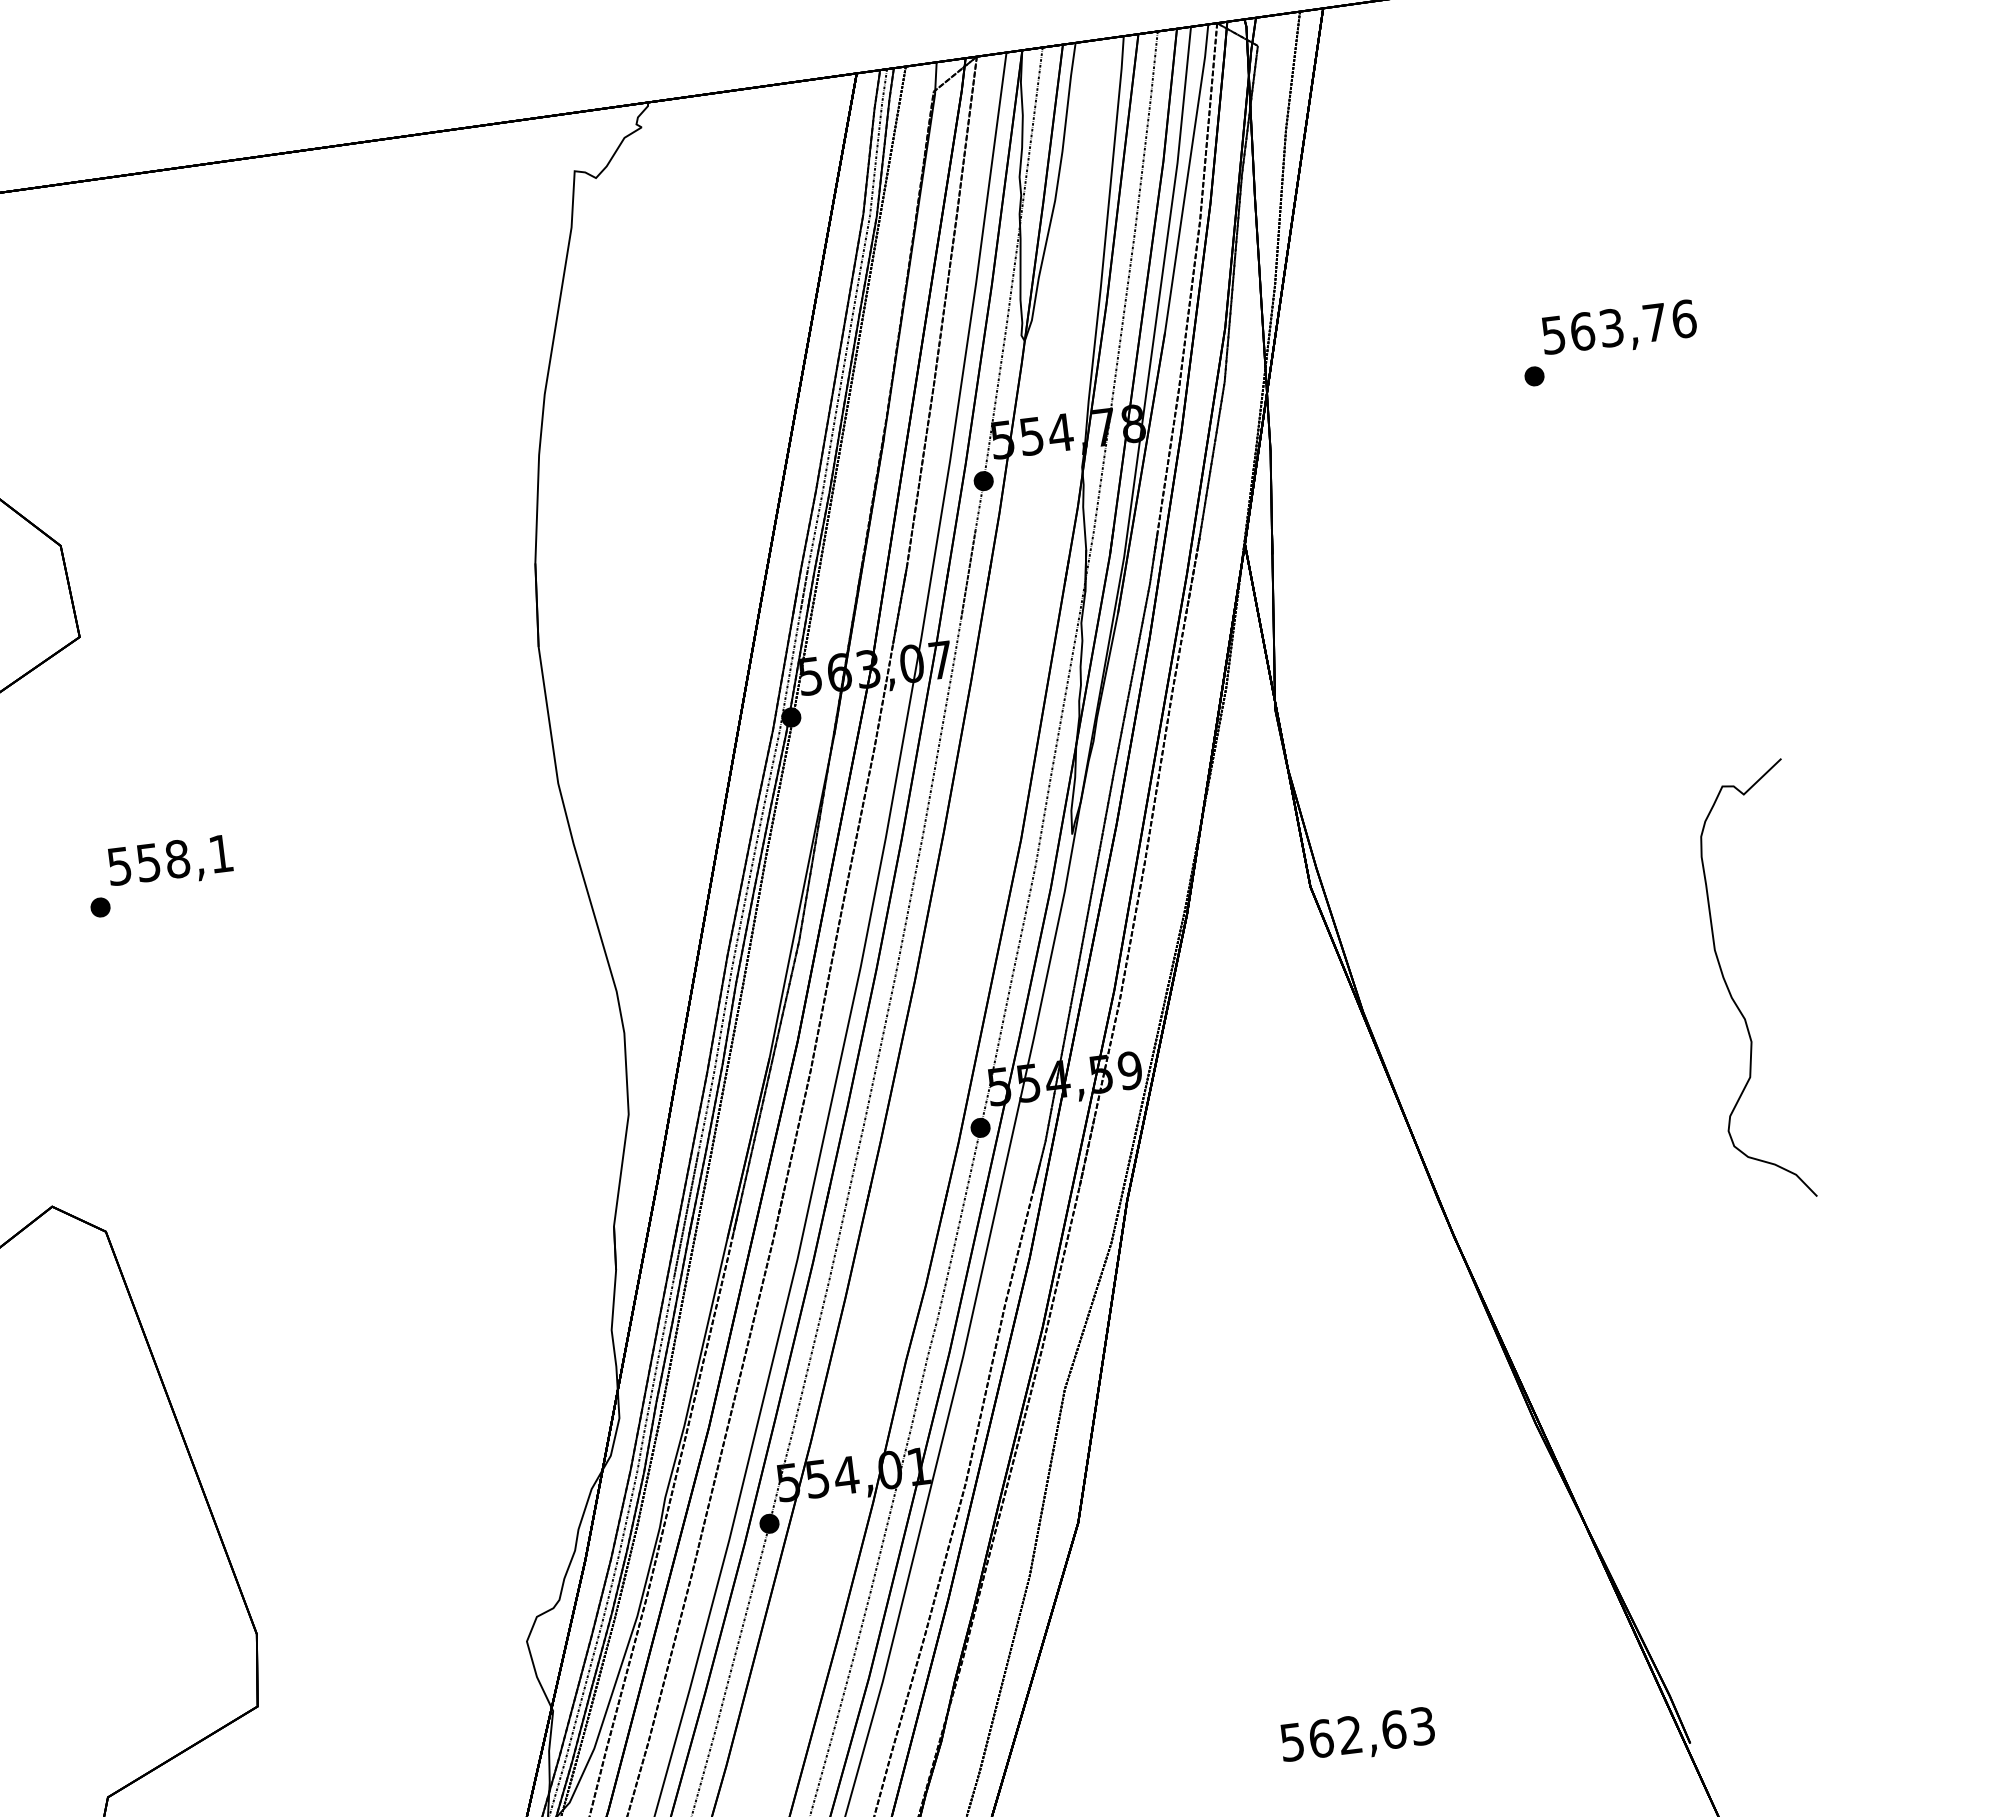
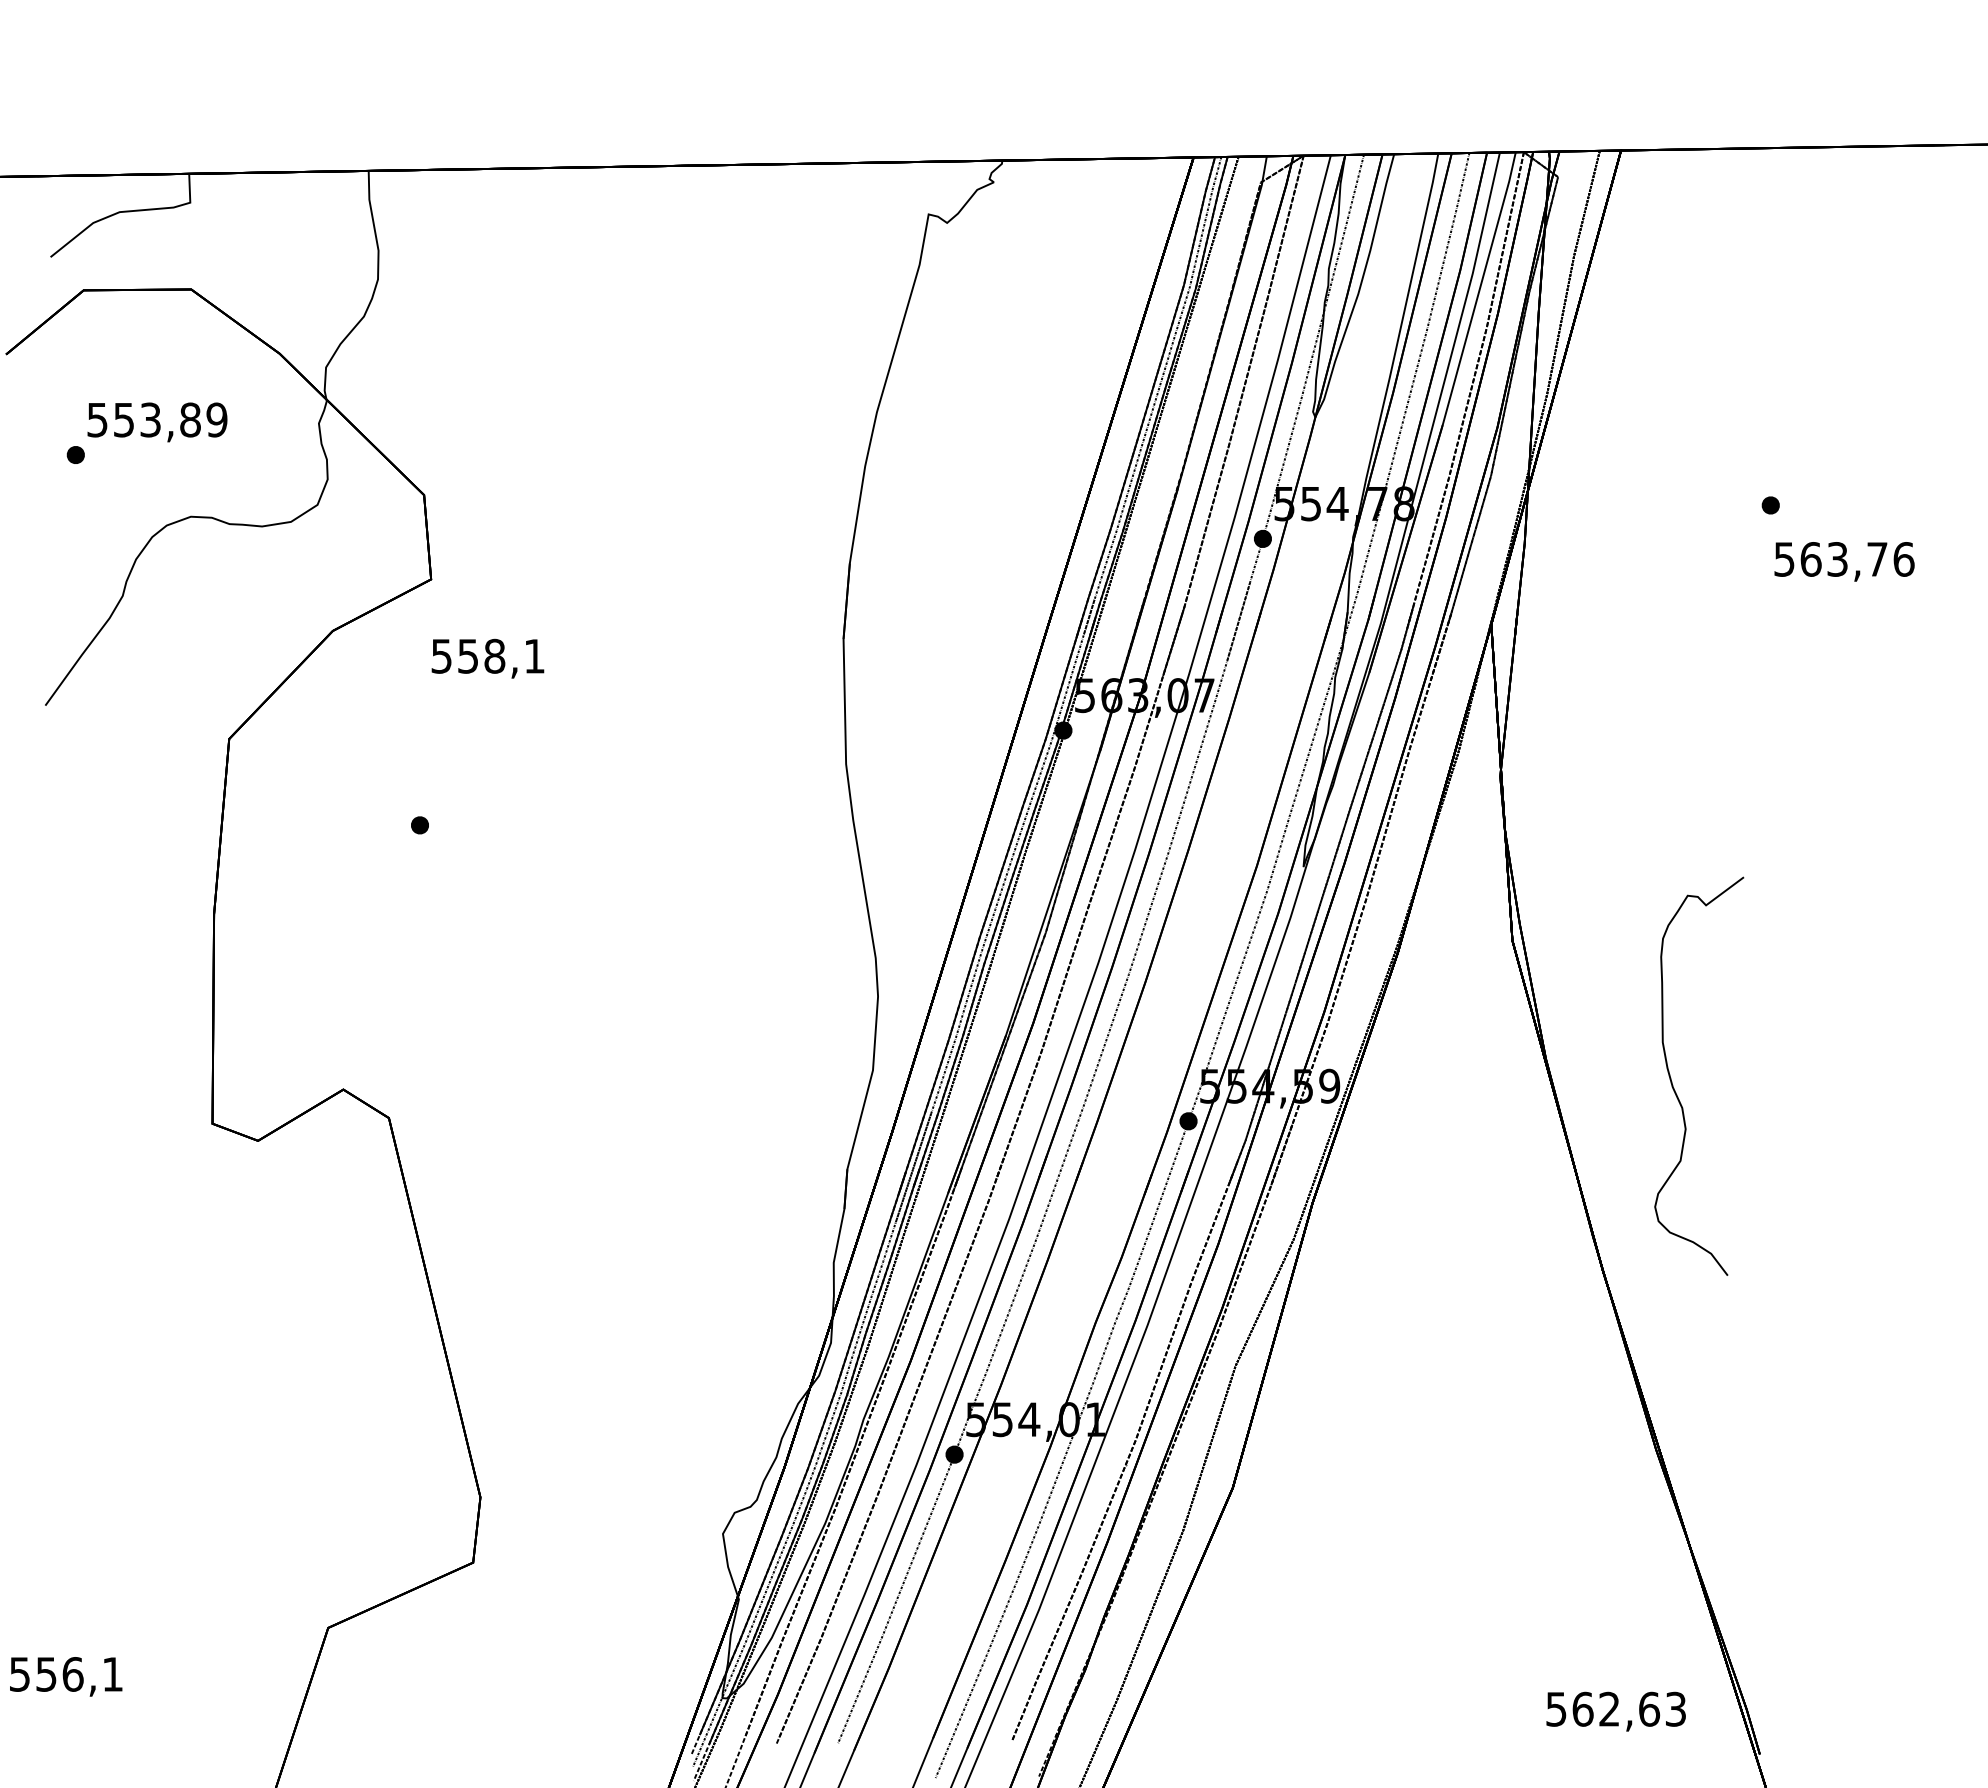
text: (1619, 329) -> (1844, 561), moved
text: (169, 862) -> (487, 658), moved
curve: (1730, 991) -> (1672, 1081), moved
text: (1357, 1736) -> (1615, 1711), moved

